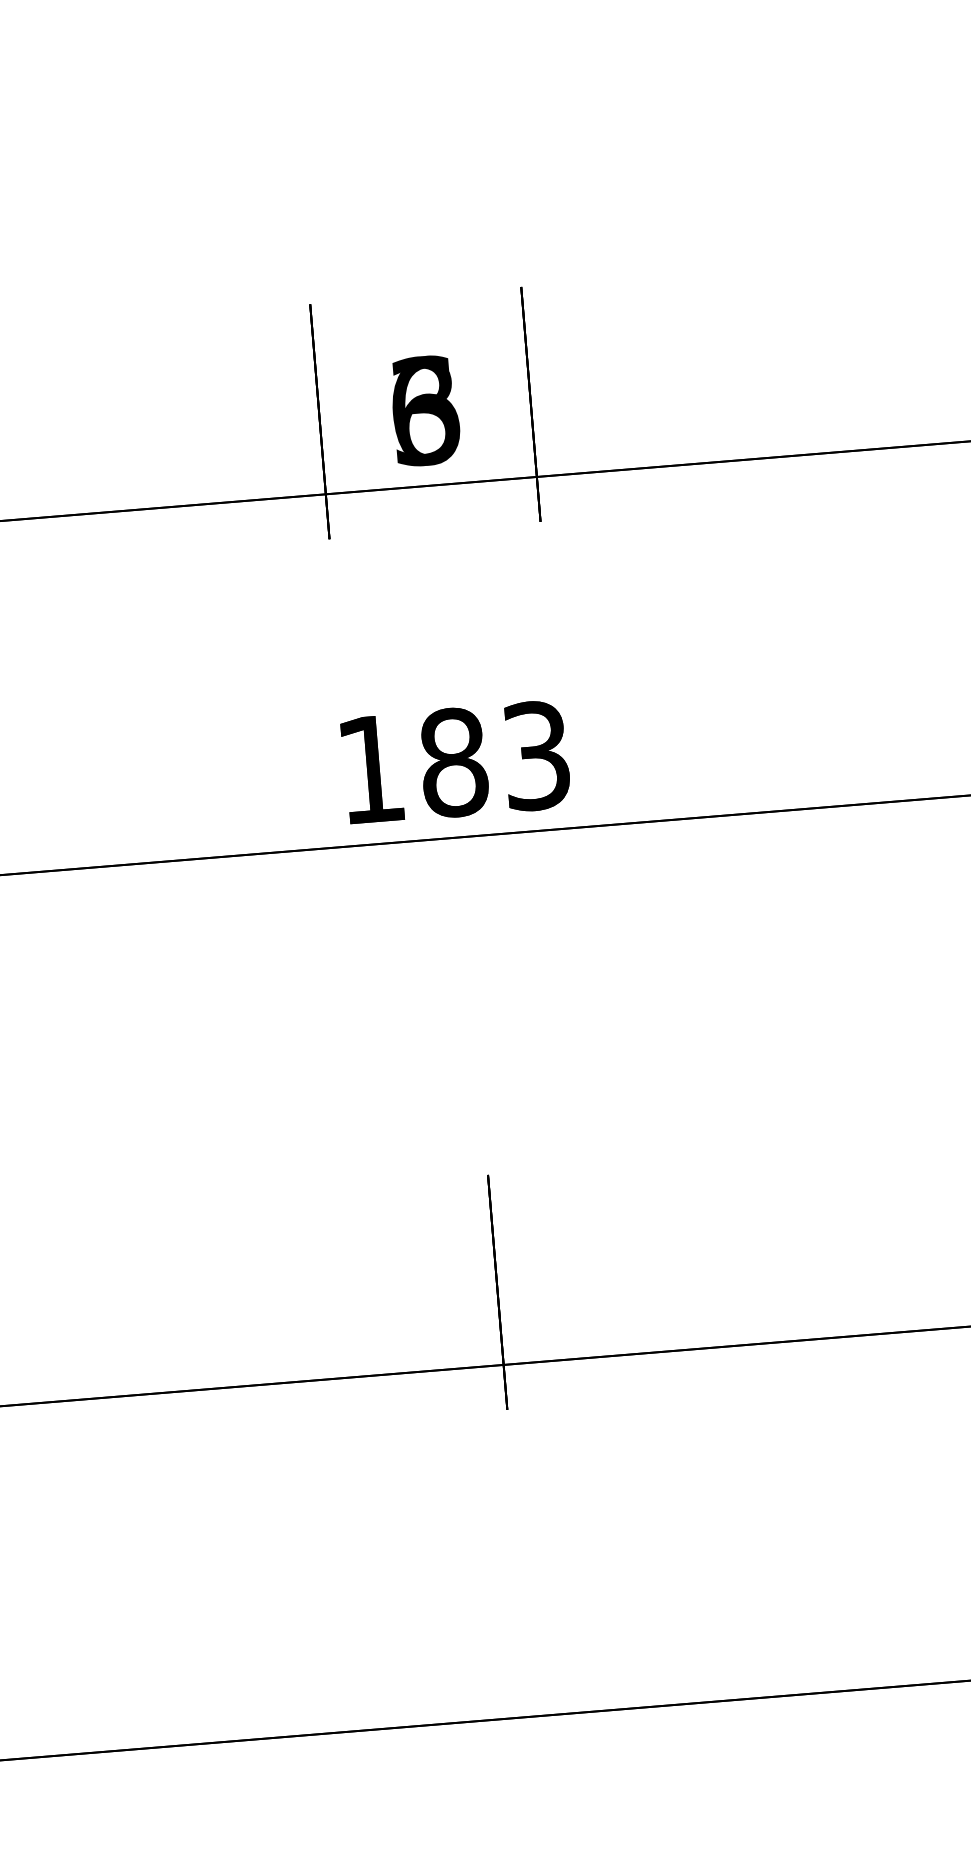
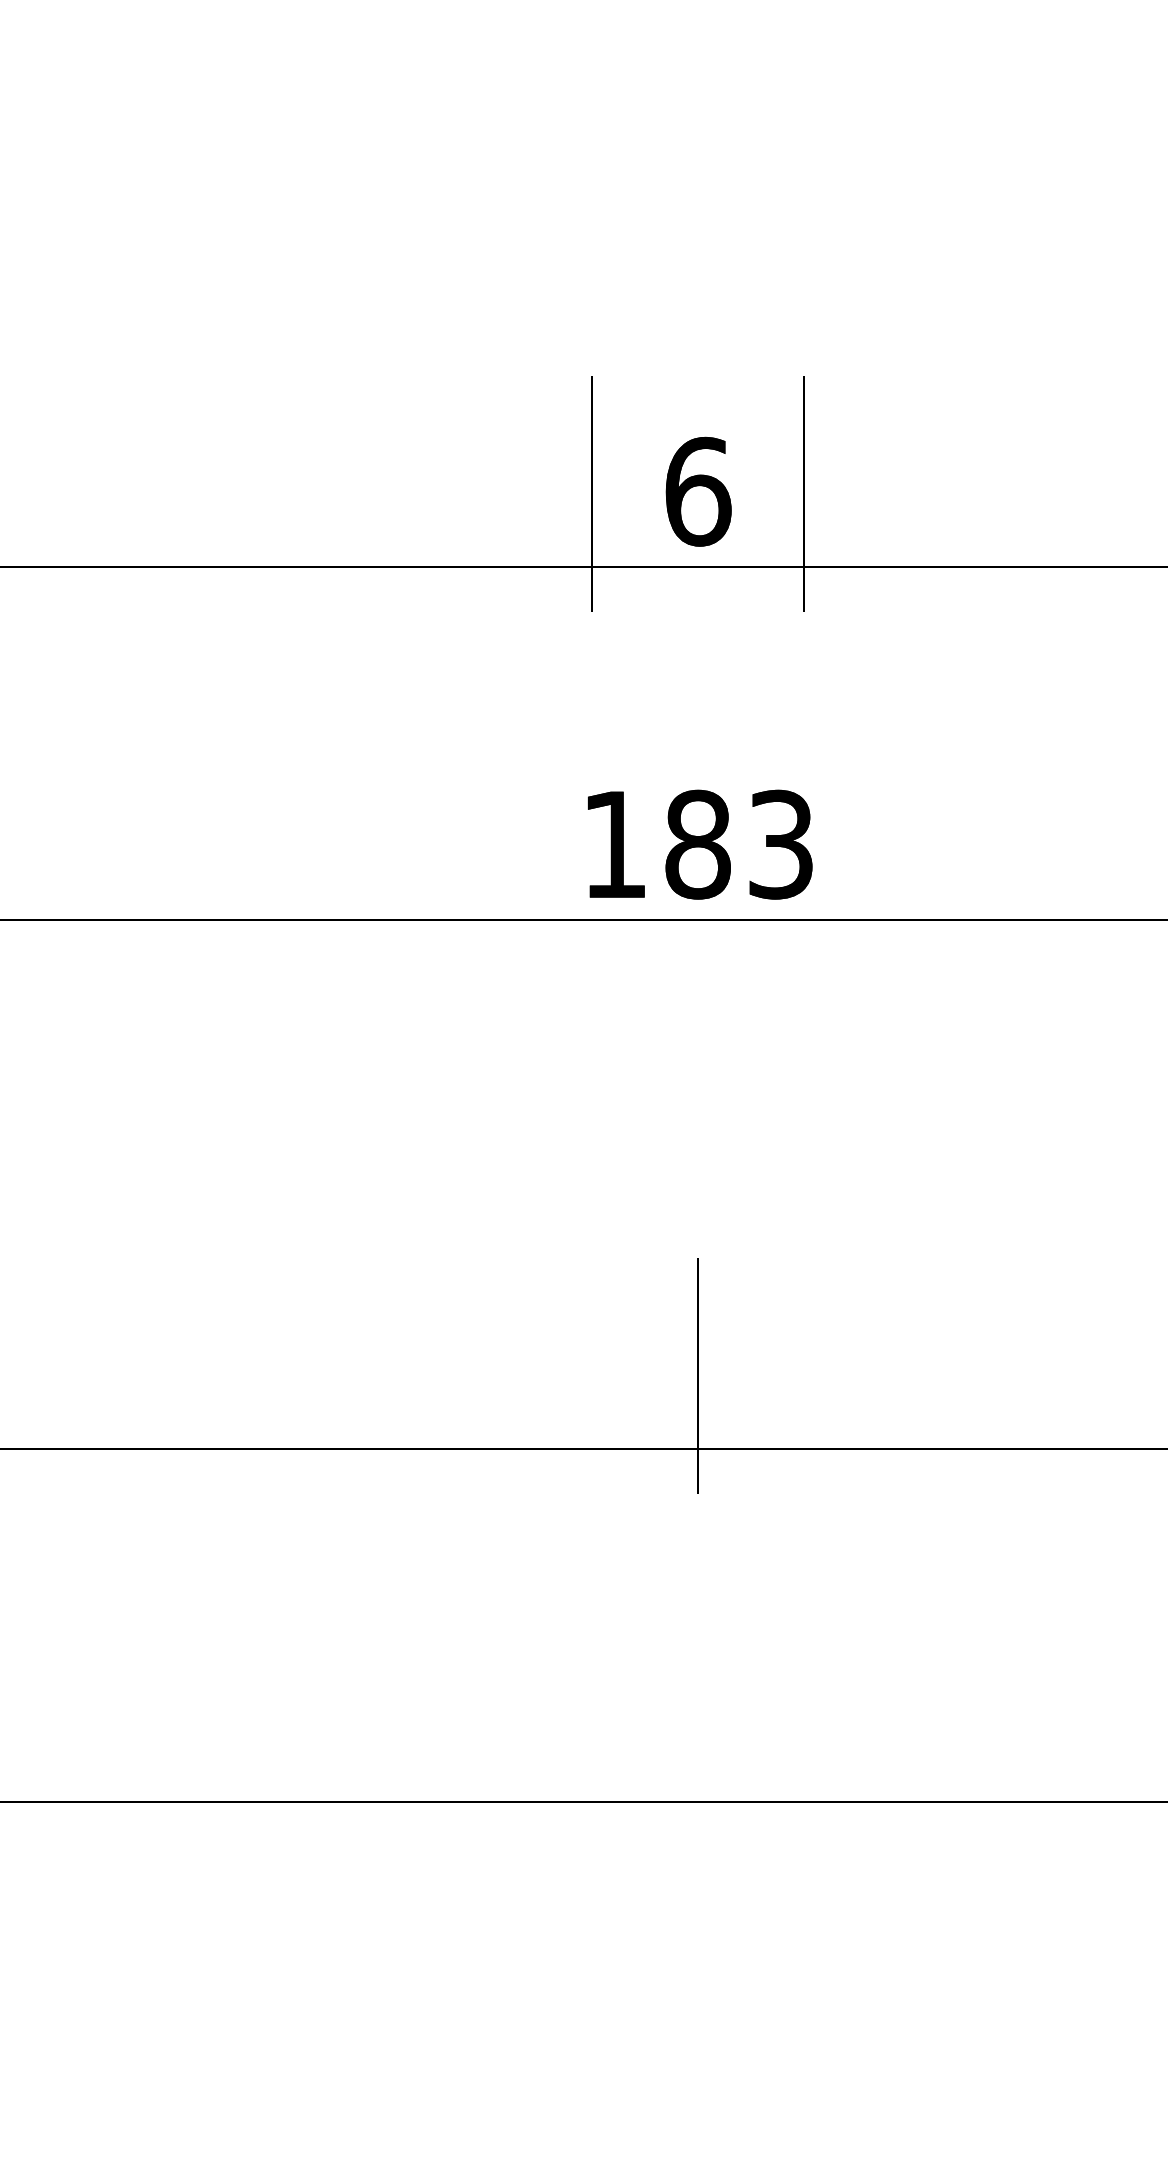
text: (425, 410) -> (698, 491), 3 -> 6

